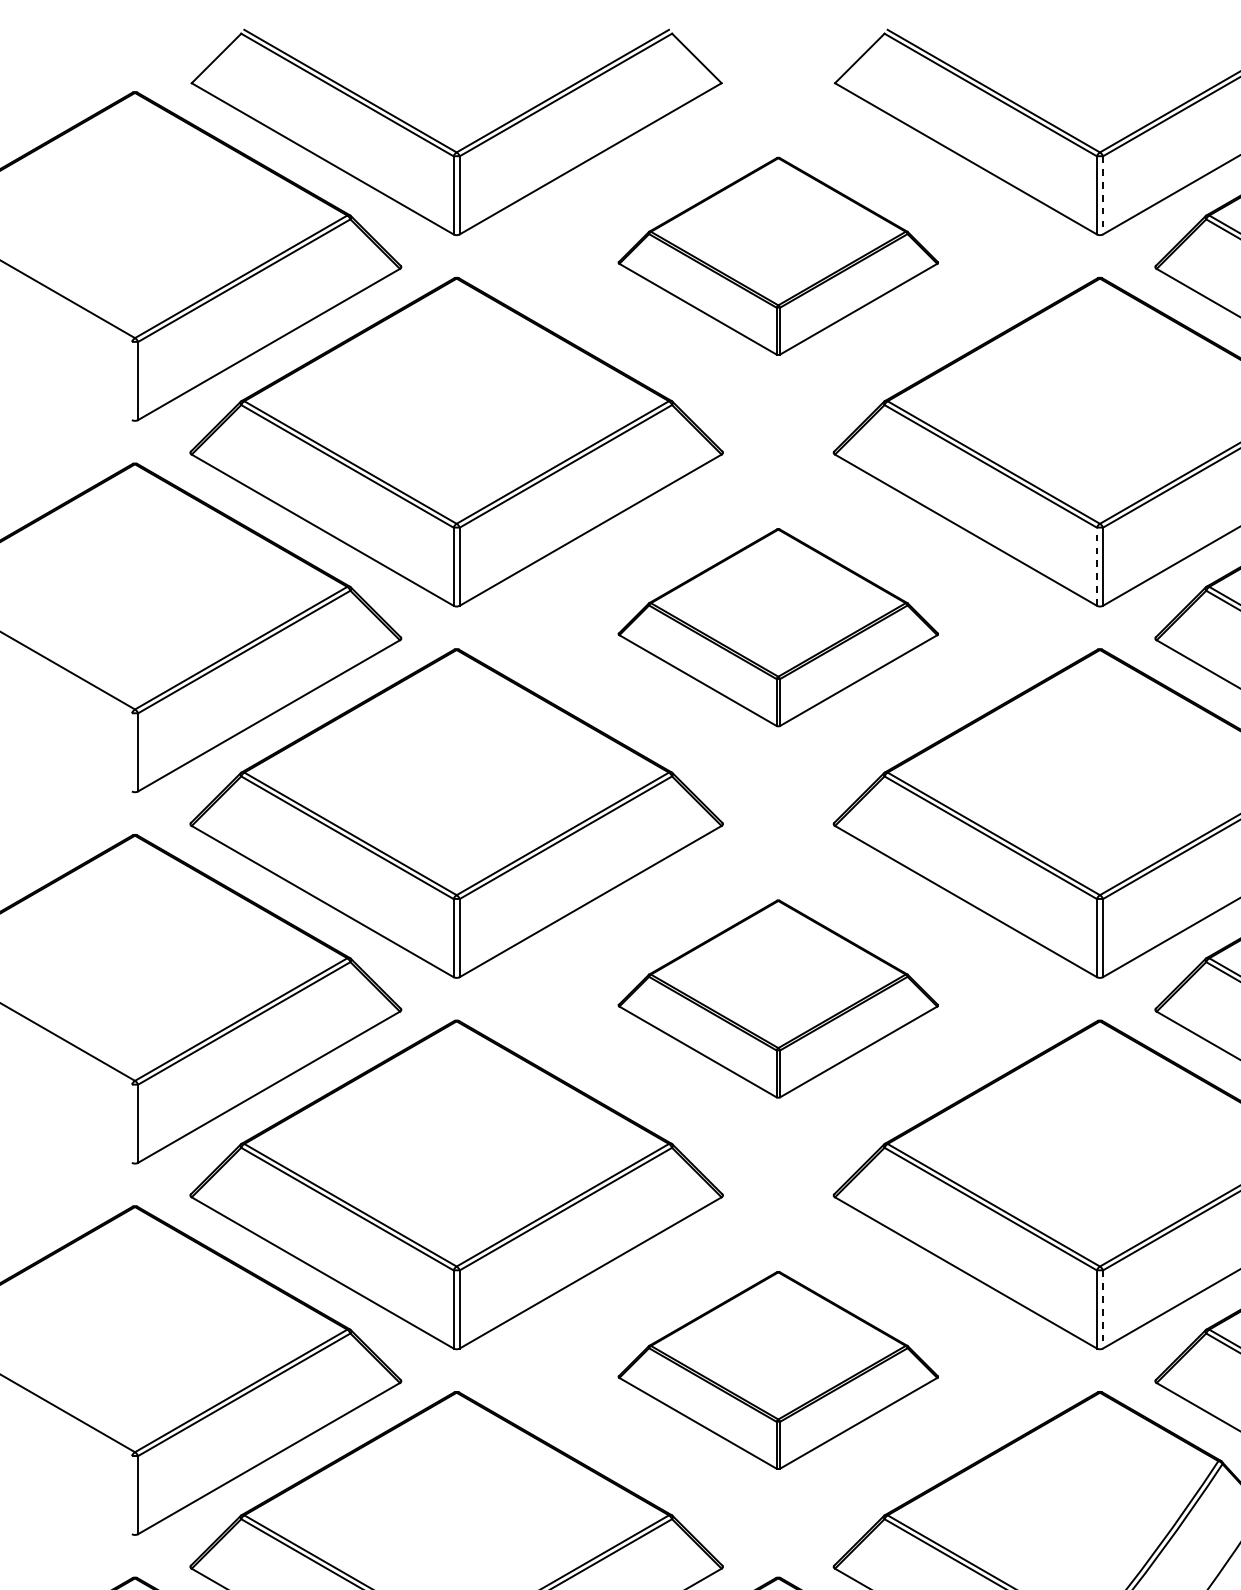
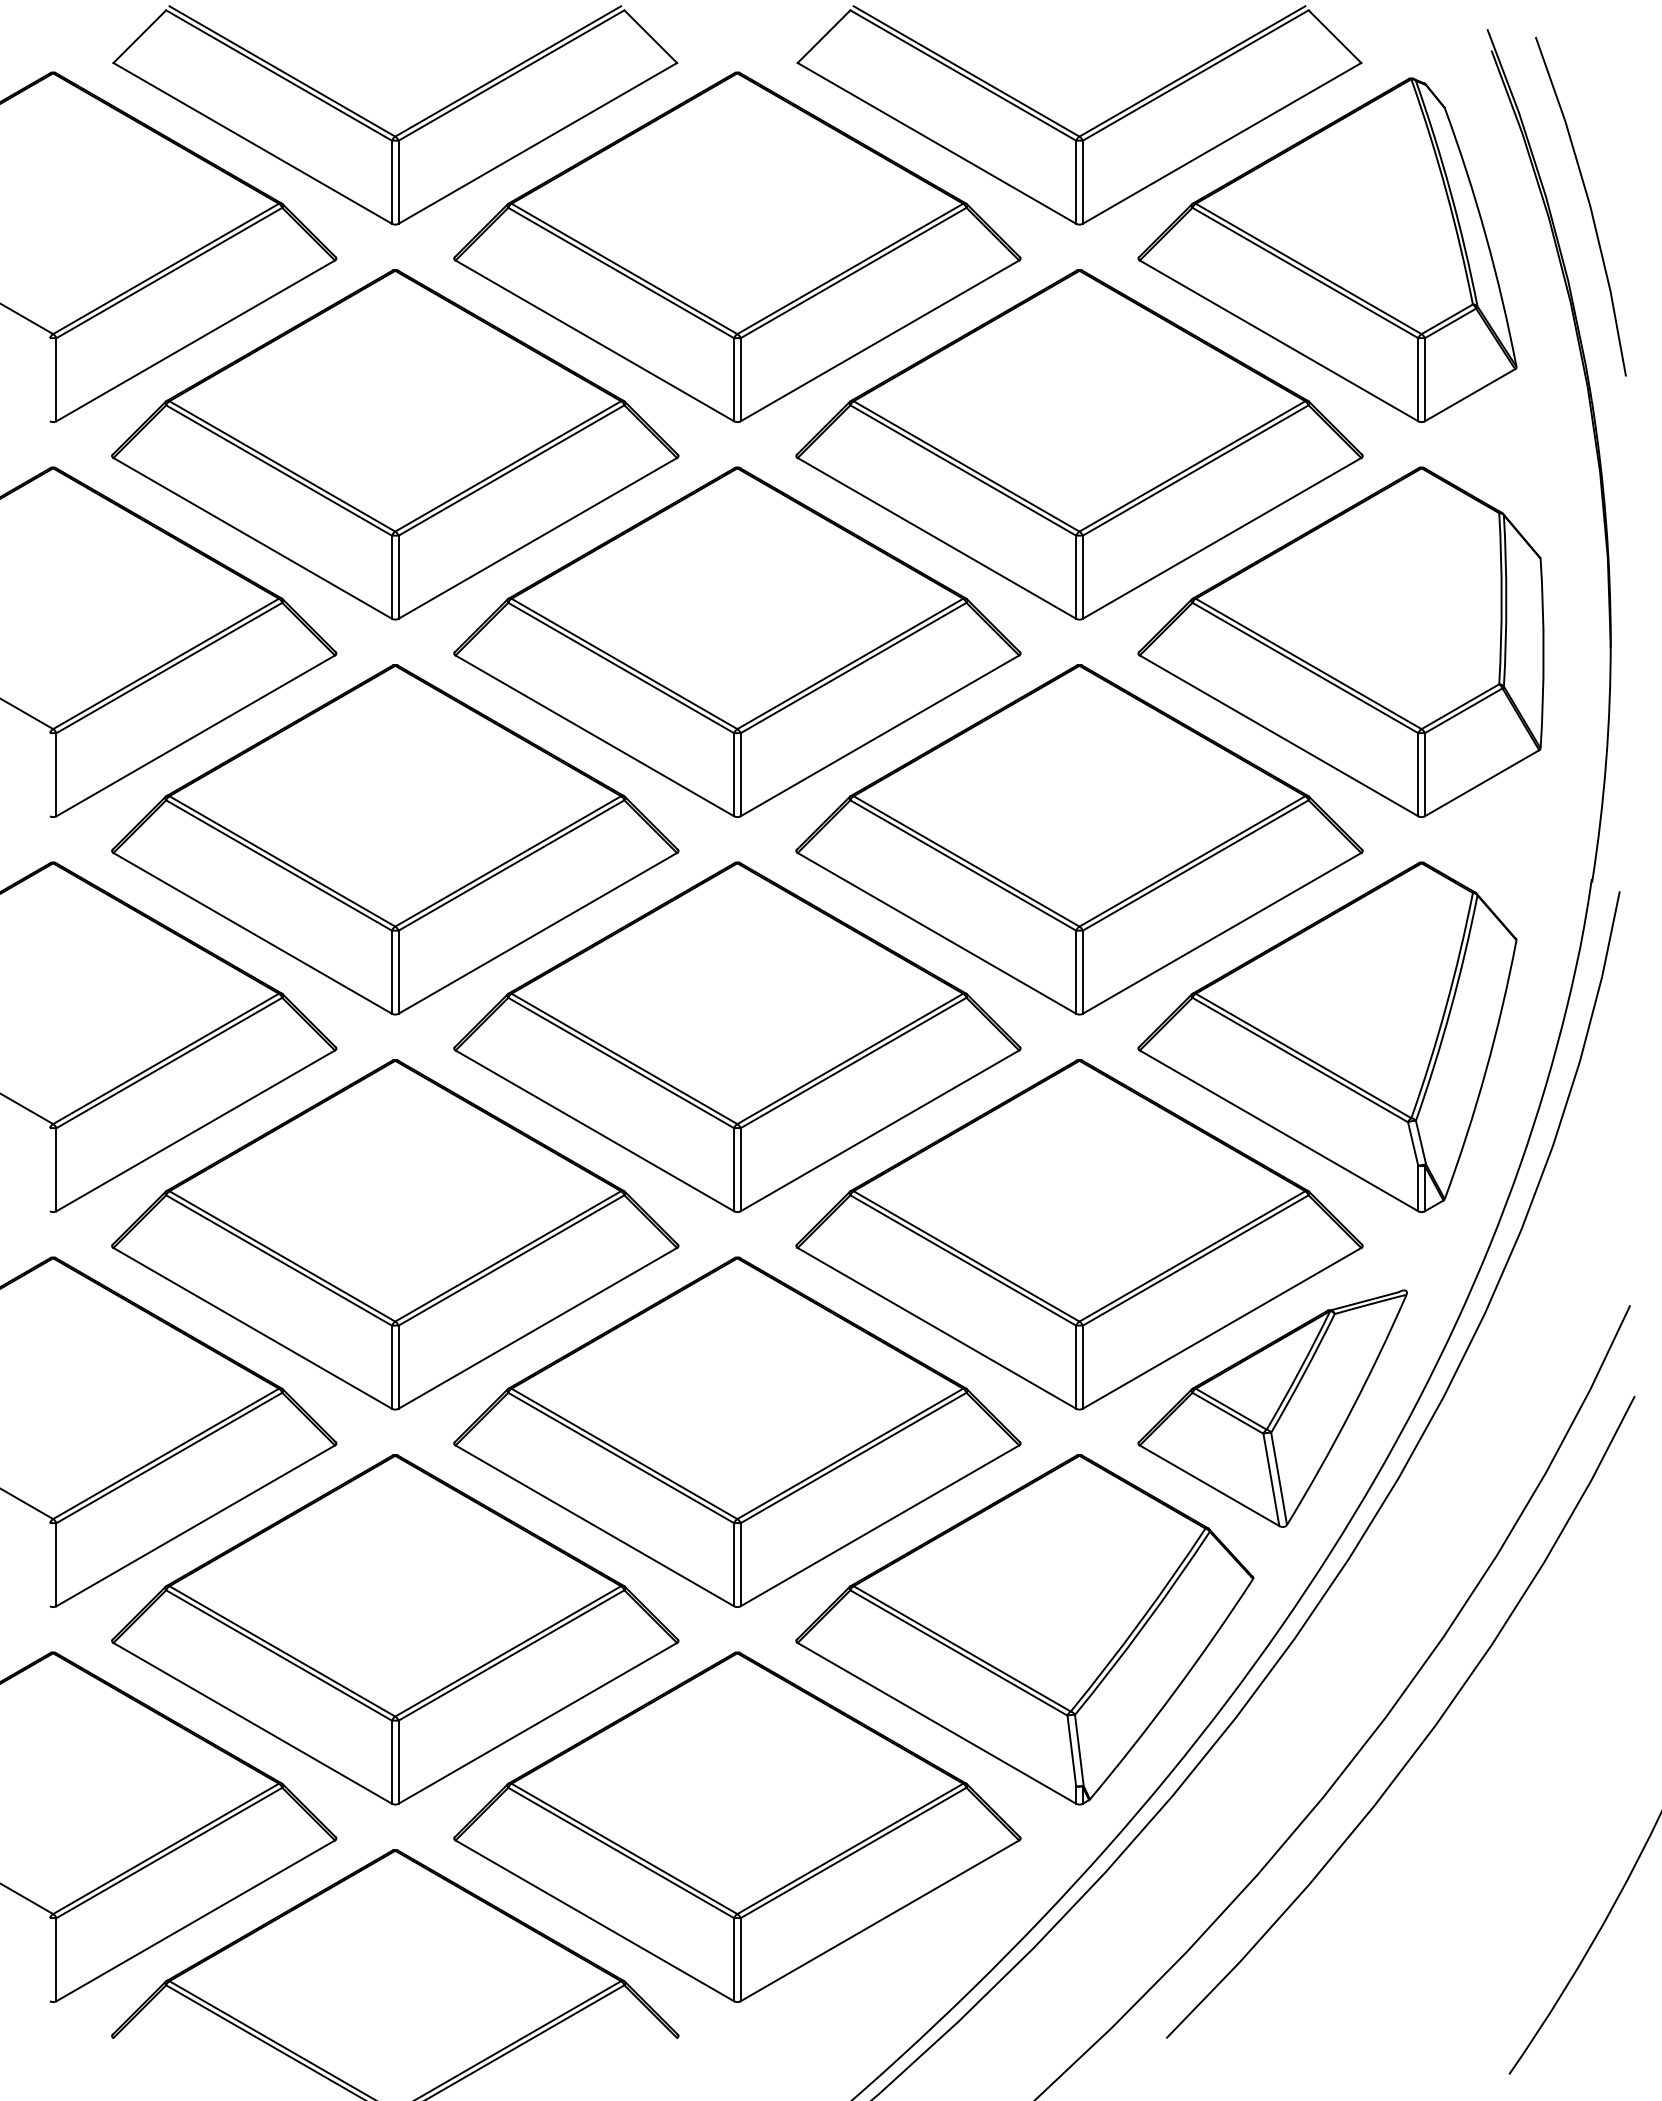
line: (1102, 195) -> (1082, 182), dashed -> solid
part: (778, 255) -> (737, 246), size x1.67
line: (1097, 566) -> (1076, 577), dashed -> solid
part: (778, 627) -> (737, 641), size x1.67
part: (778, 998) -> (737, 1036), size x1.67
line: (1102, 1309) -> (1082, 1367), dashed -> solid
part: (778, 1369) -> (737, 1431), size x1.67

